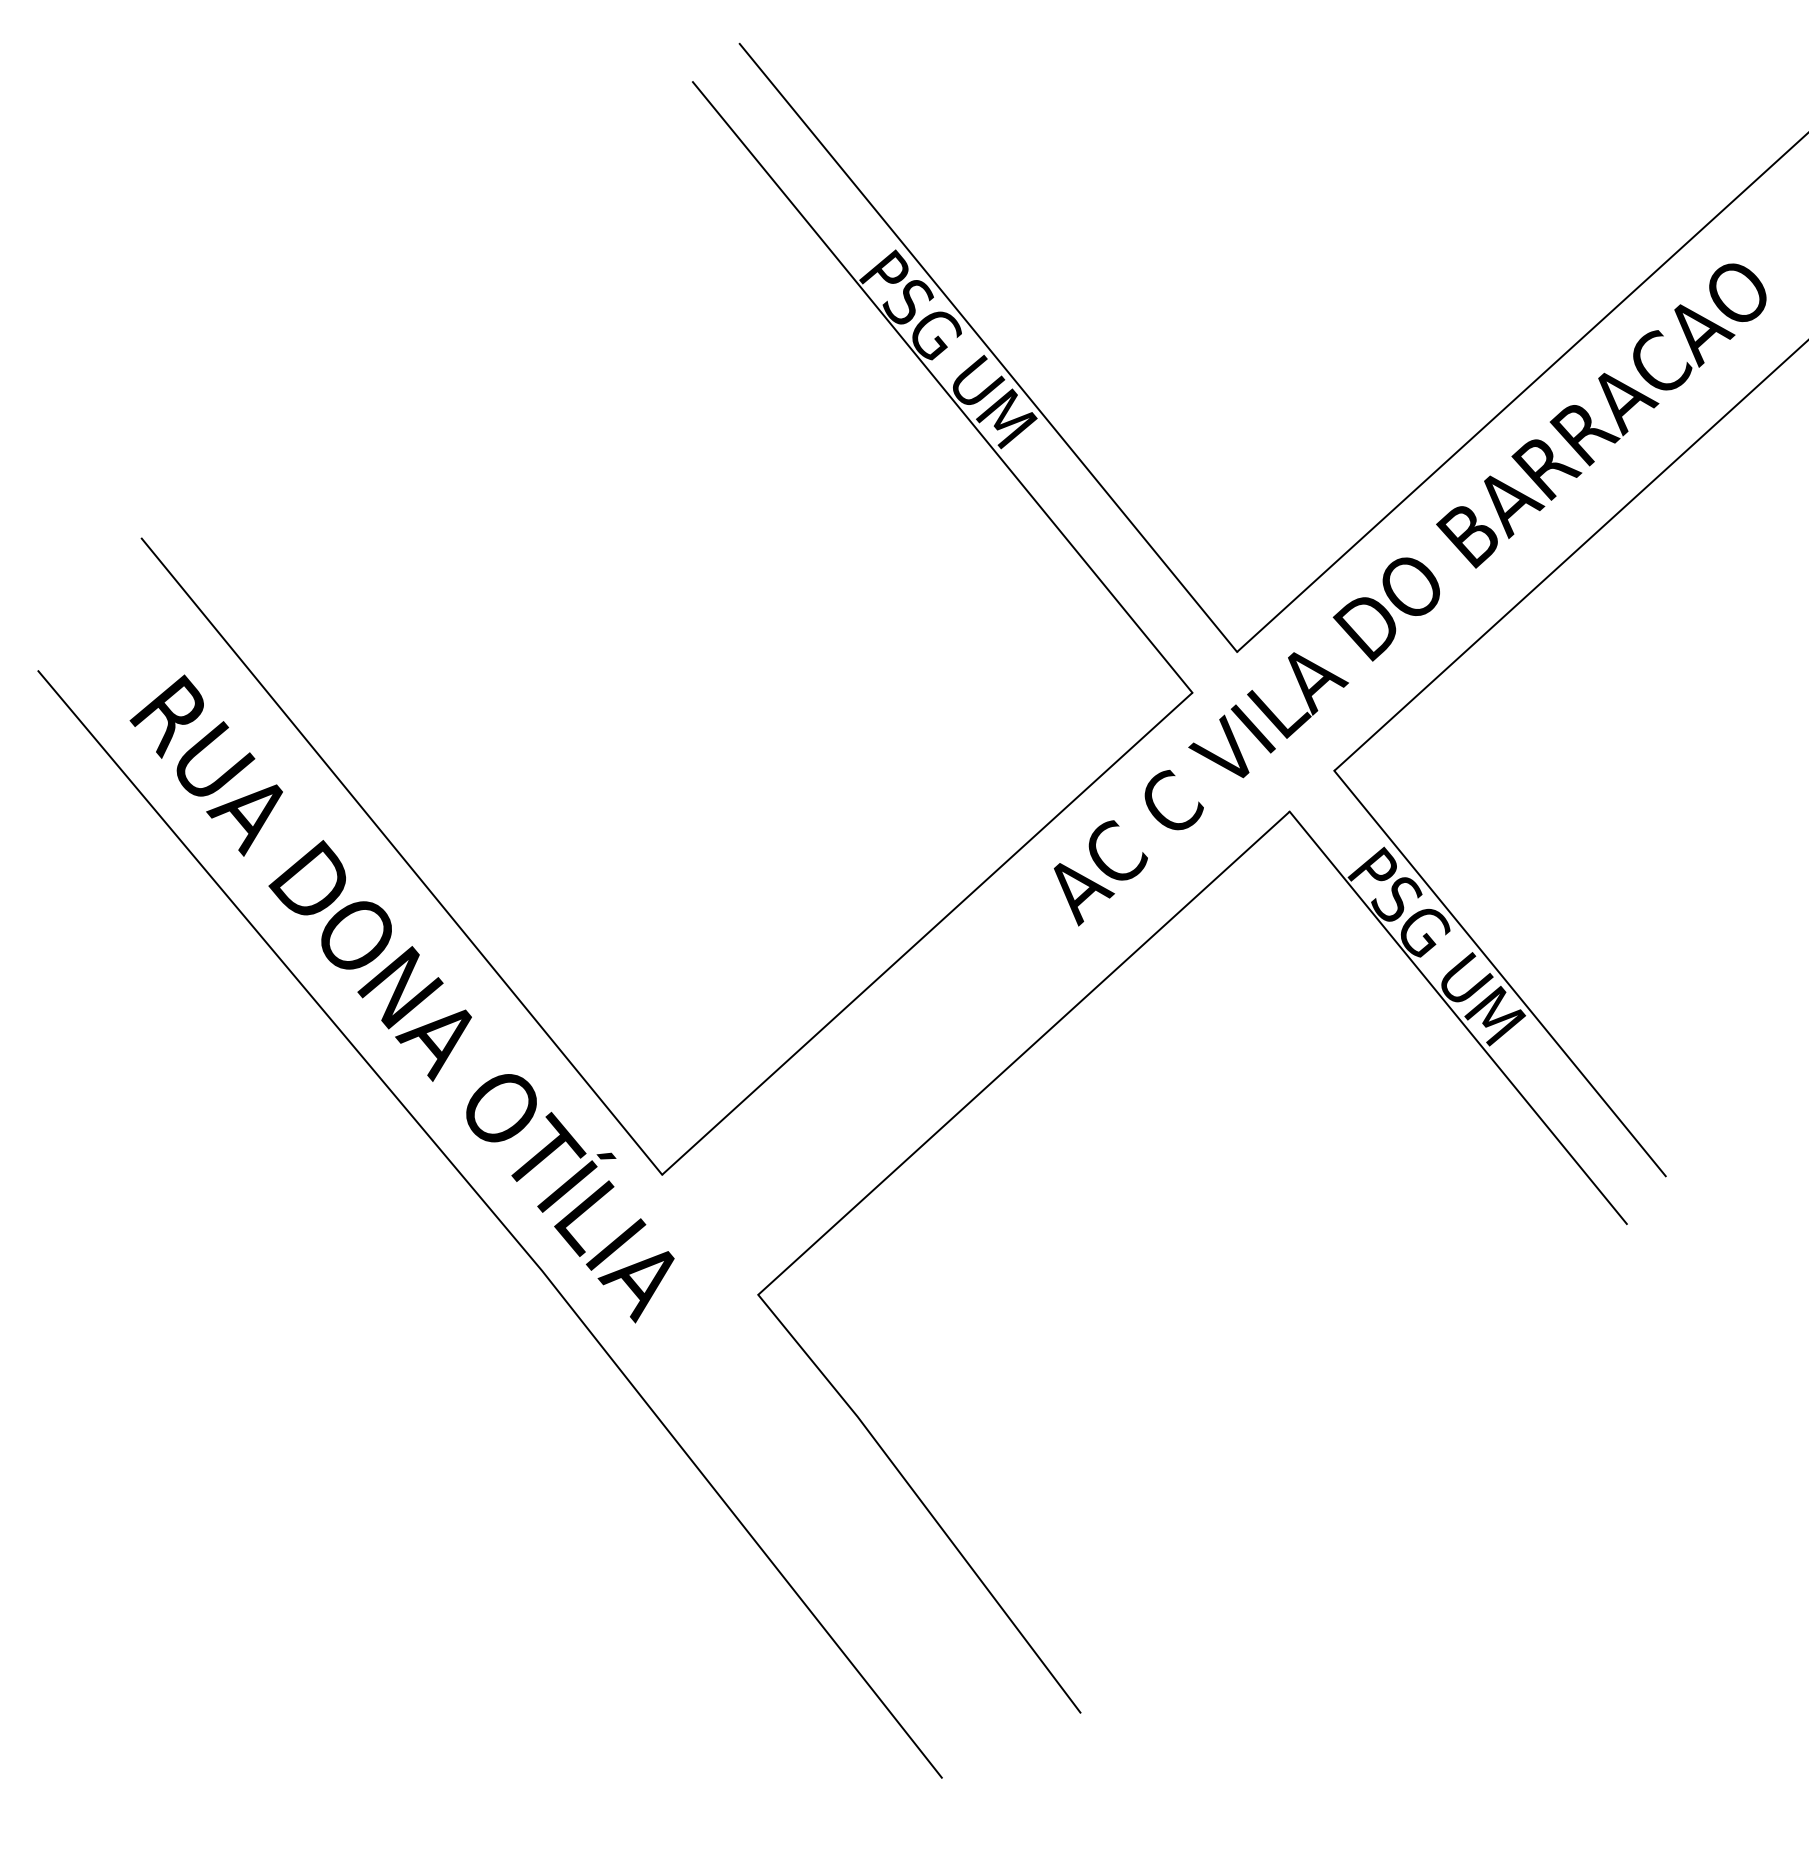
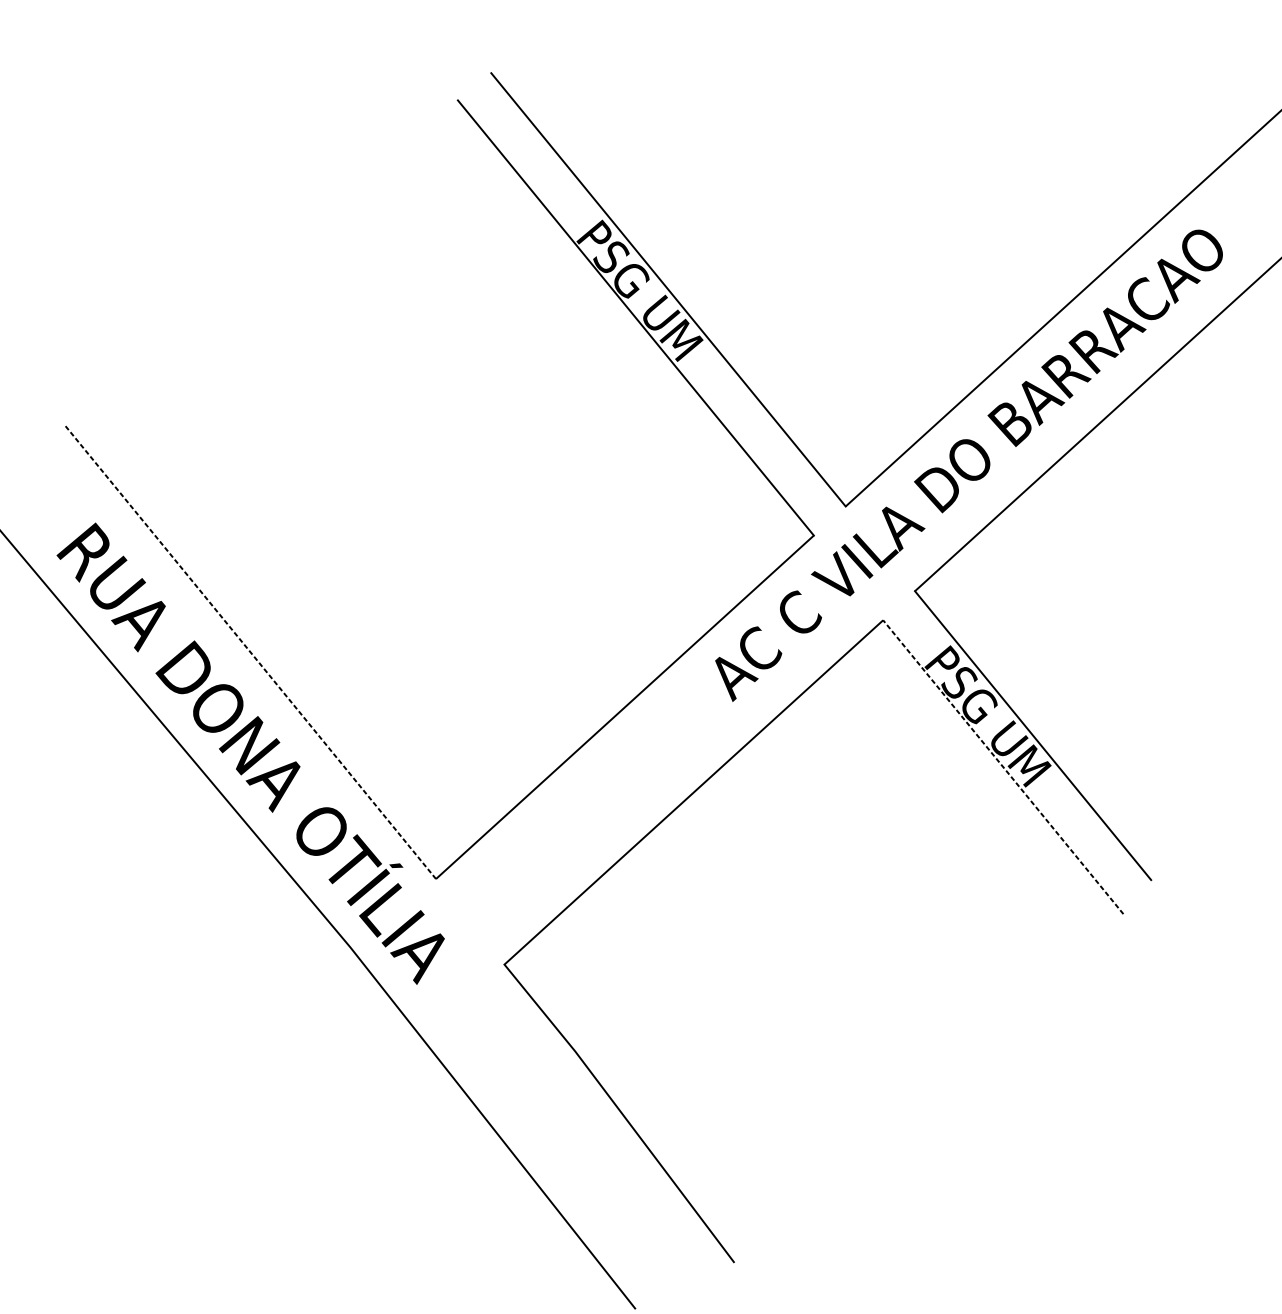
line: (402, 856) -> (250, 652), solid -> dashed
line: (1457, 1017) -> (1002, 766), solid -> dashed

